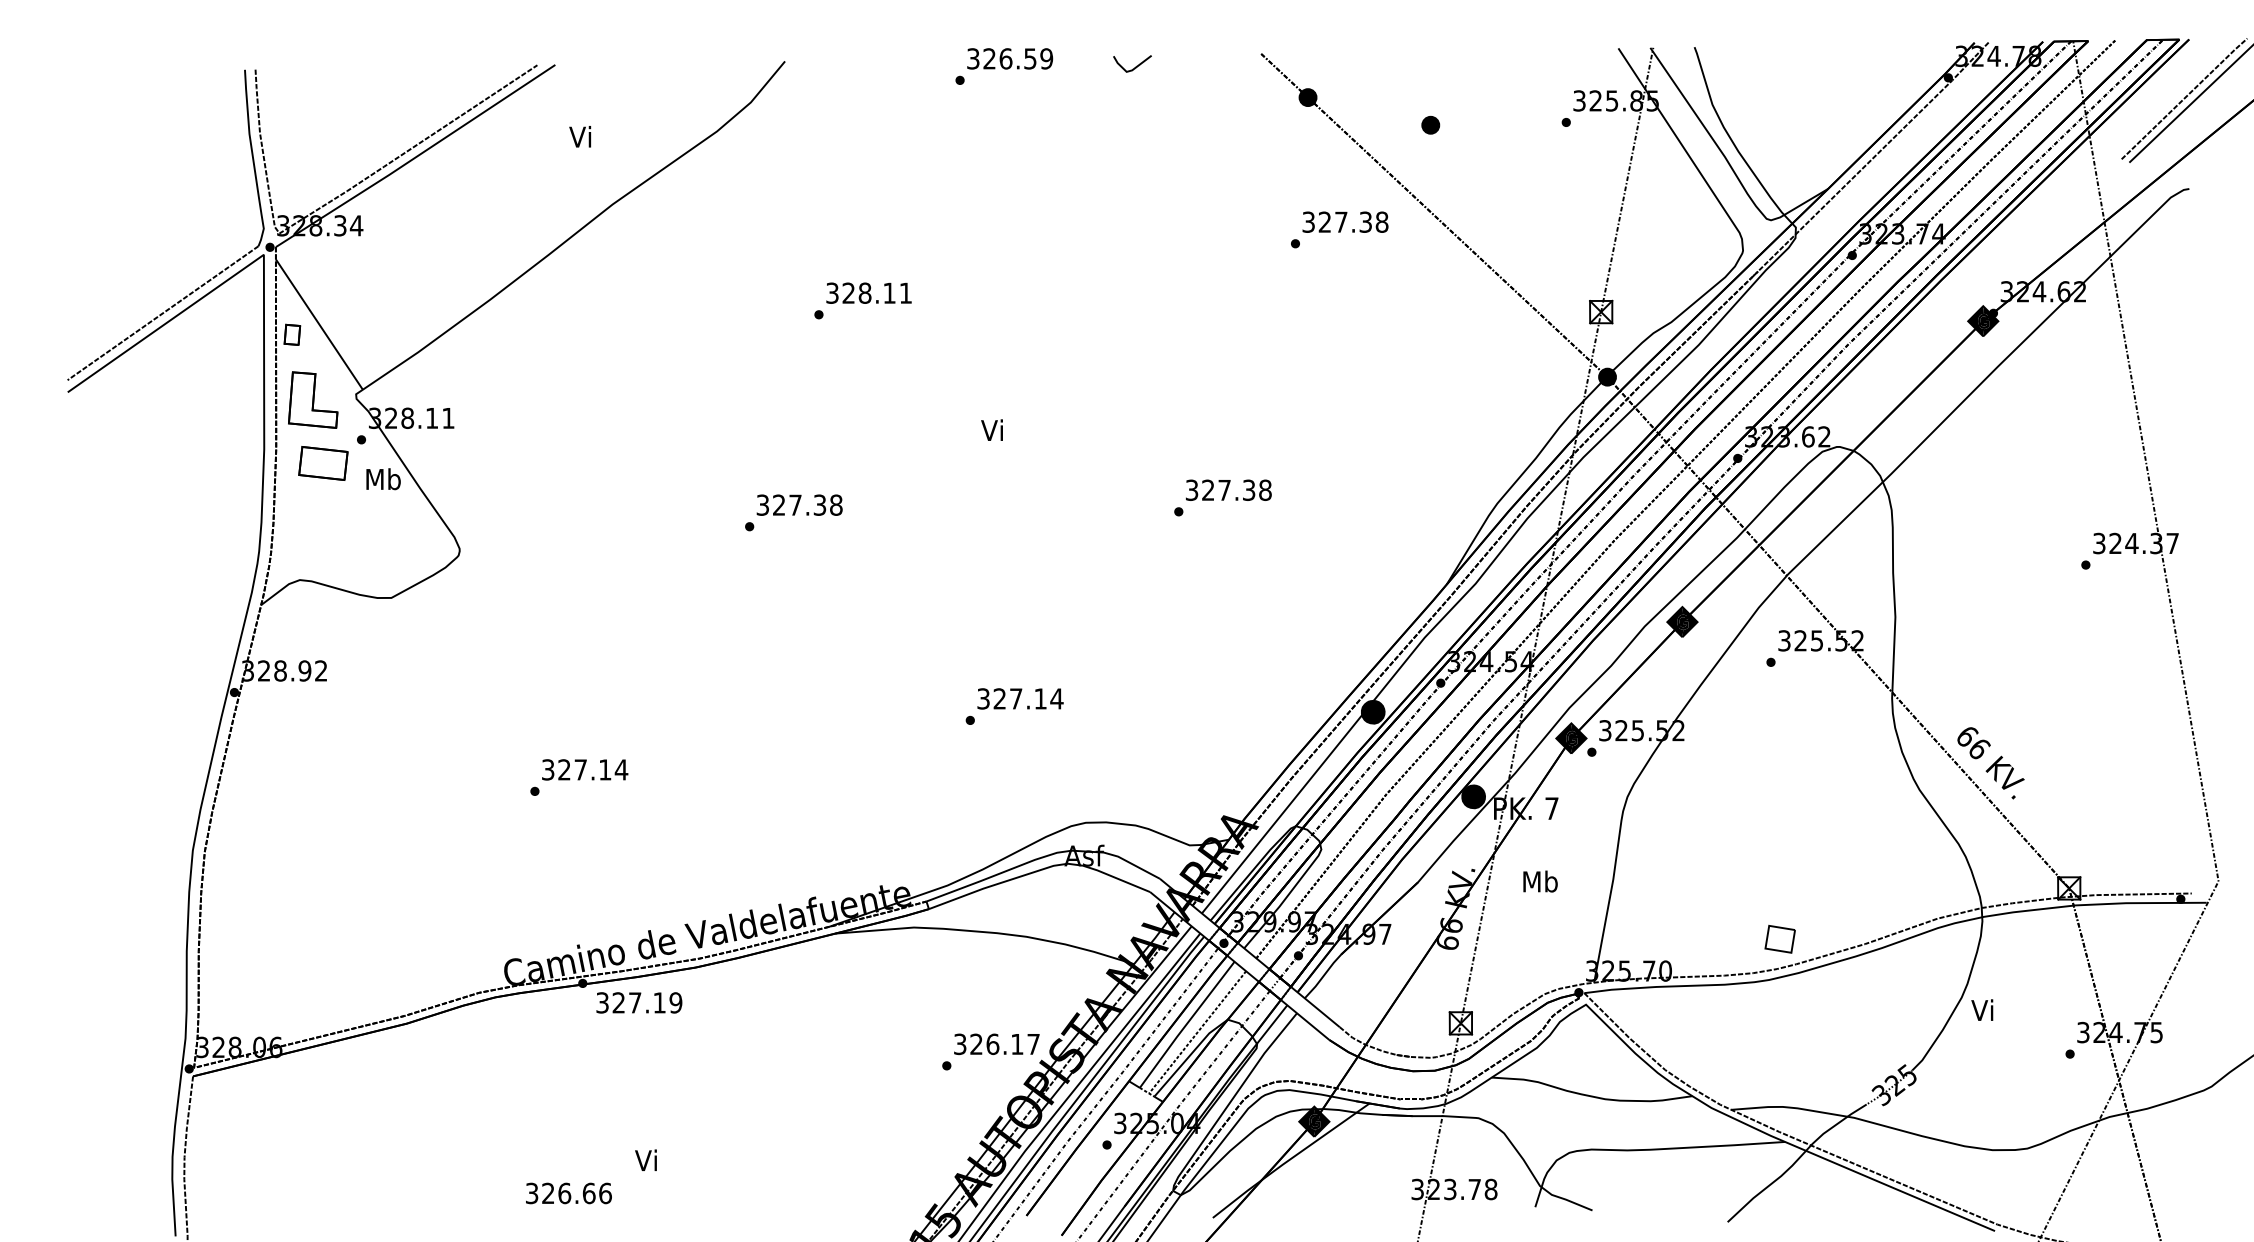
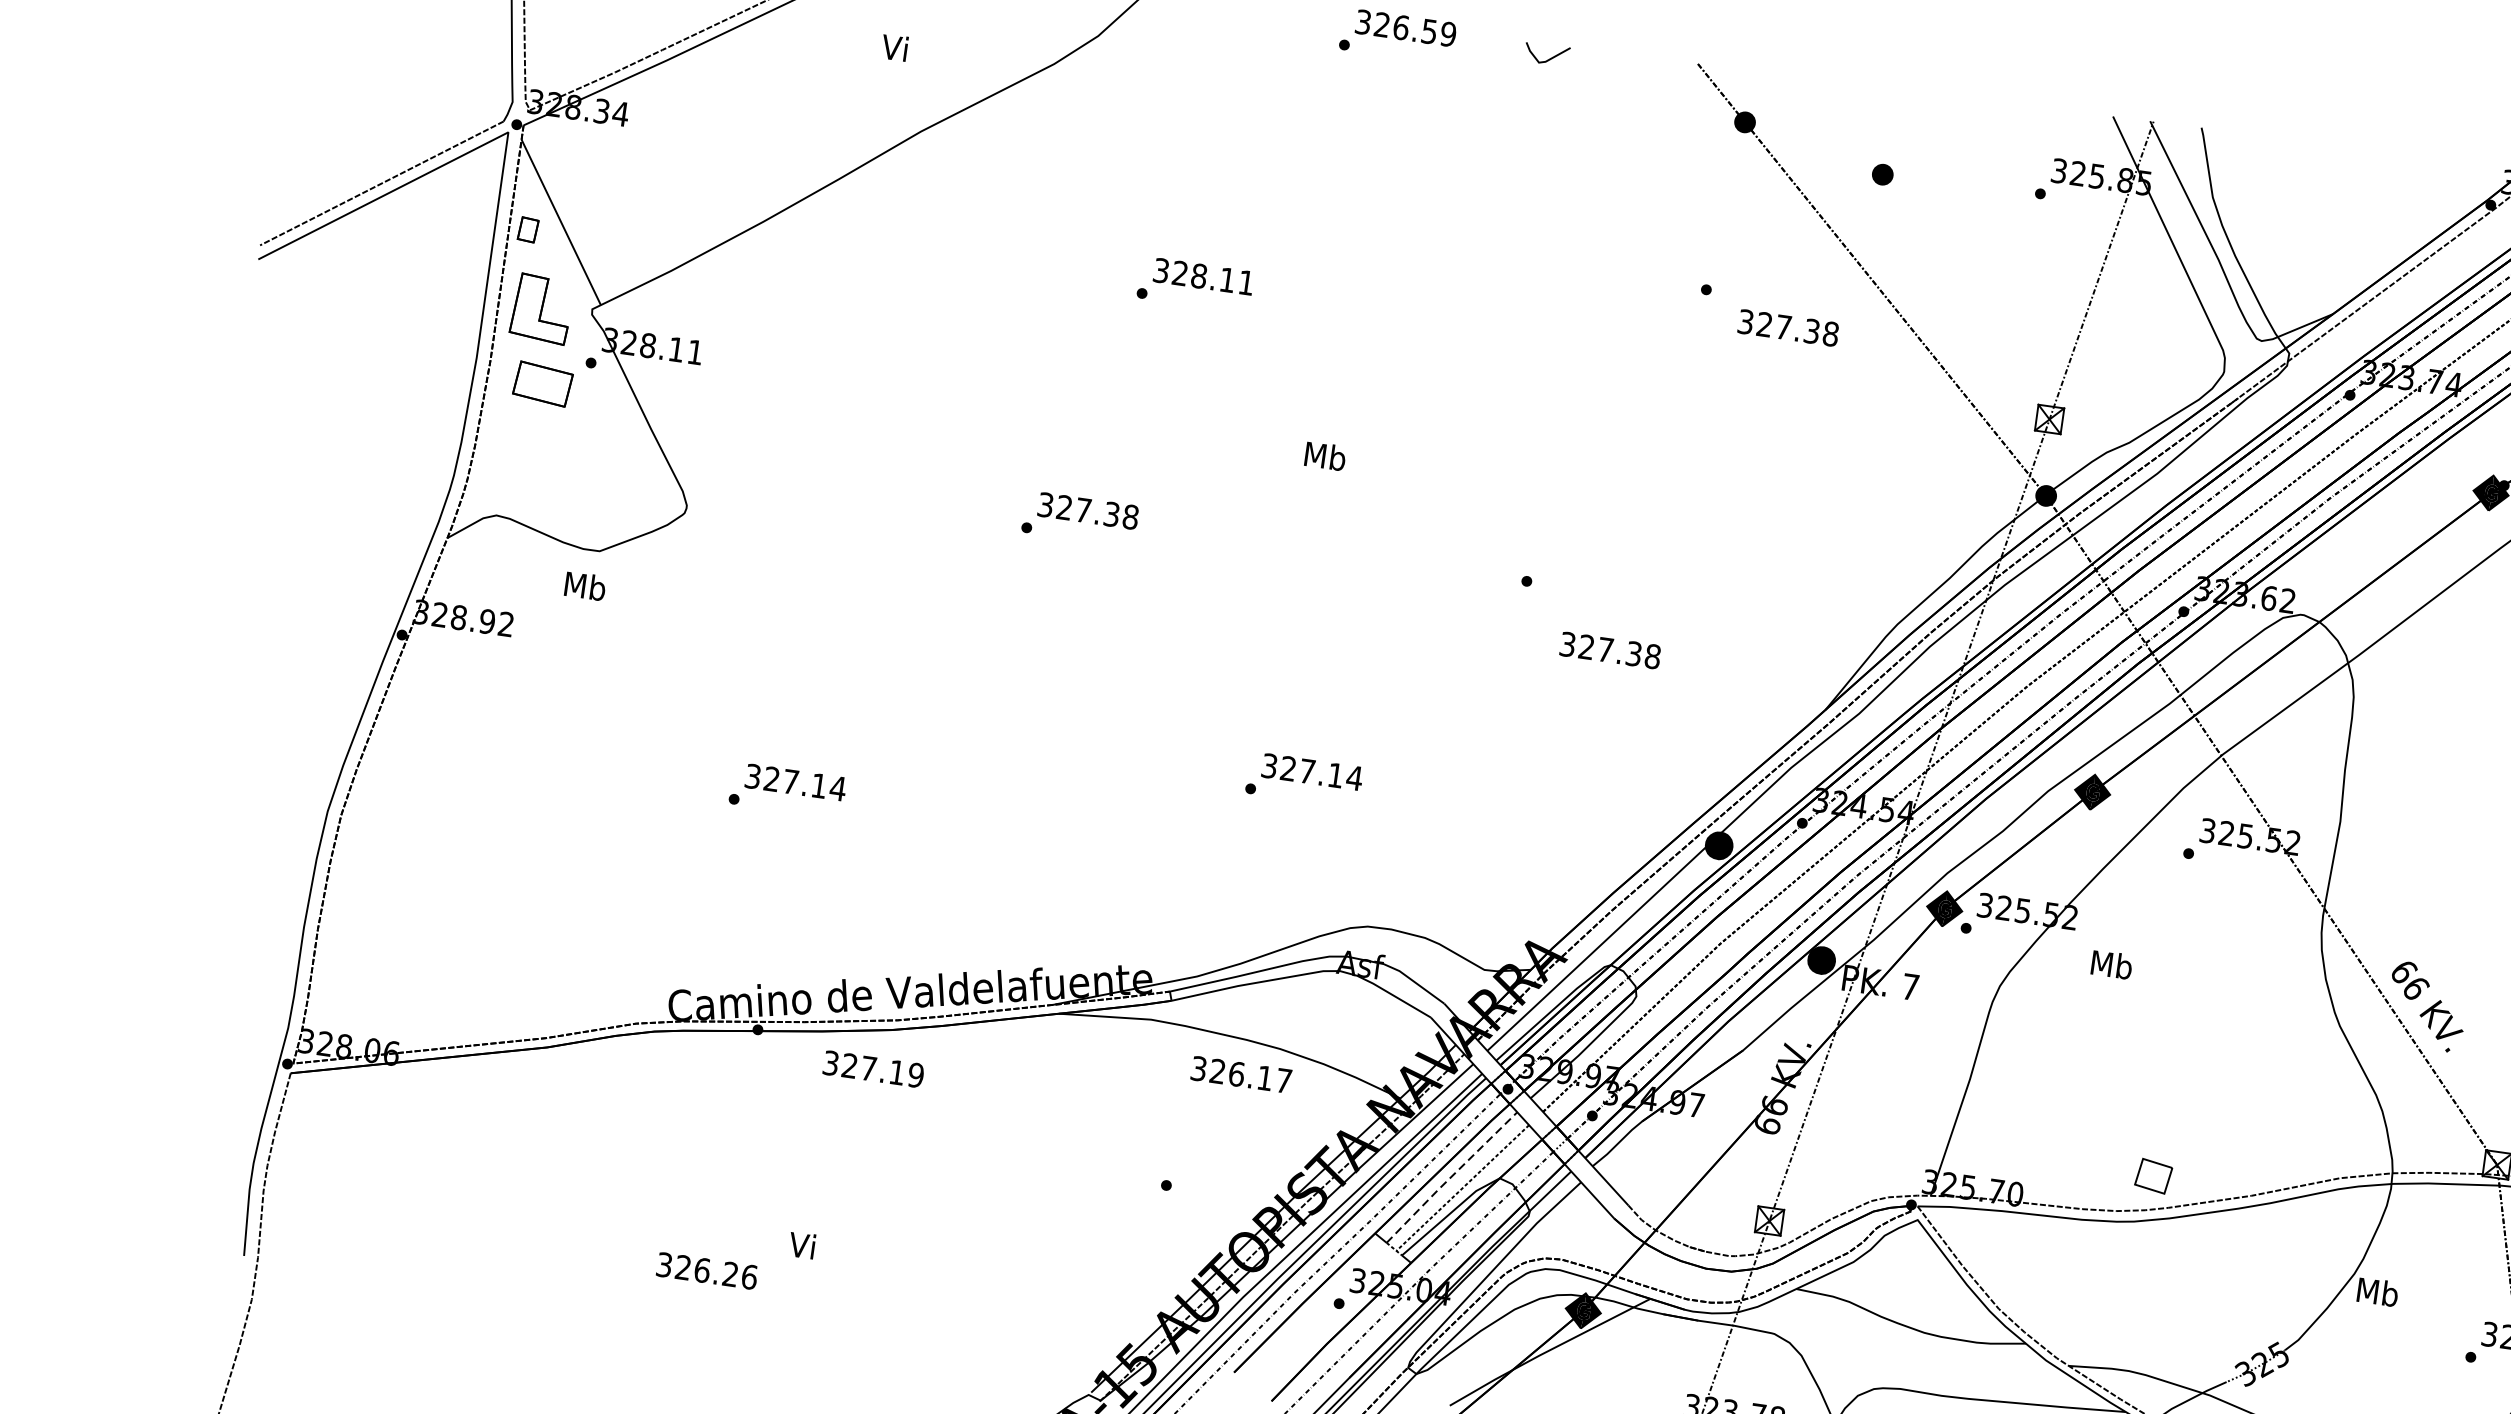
text: (1345, 221) -> (1788, 327), moved
text: (993, 430) -> (1325, 456), Vi -> Mb
text: (383, 479) -> (585, 586), moved
text: (1228, 489) -> (1610, 649), moved
text: (1540, 881) -> (2111, 964), moved
text: (639, 1002) -> (873, 1068), moved
text: (1983, 1010) -> (2377, 1292), Vi -> Mb
line: (1186, 1024) -> (1451, 1177), solid -> dashed
text: (996, 1043) -> (1241, 1073), moved
text: (588, 1193) -> (729, 1274), 326.66 -> 326.26

